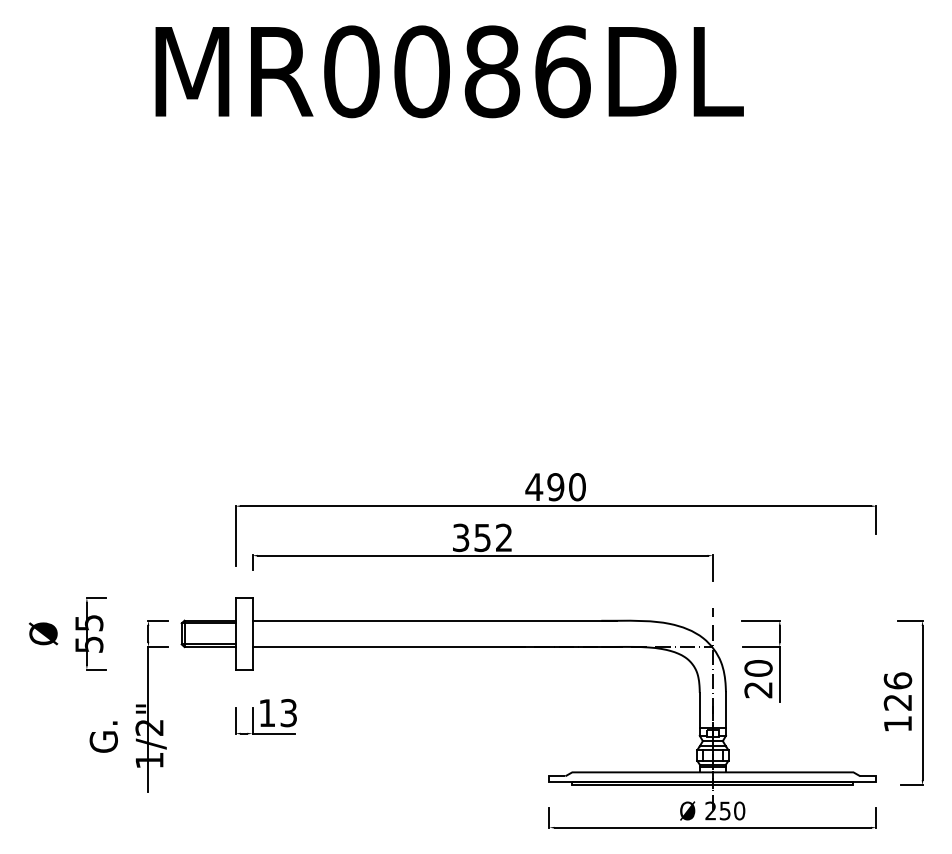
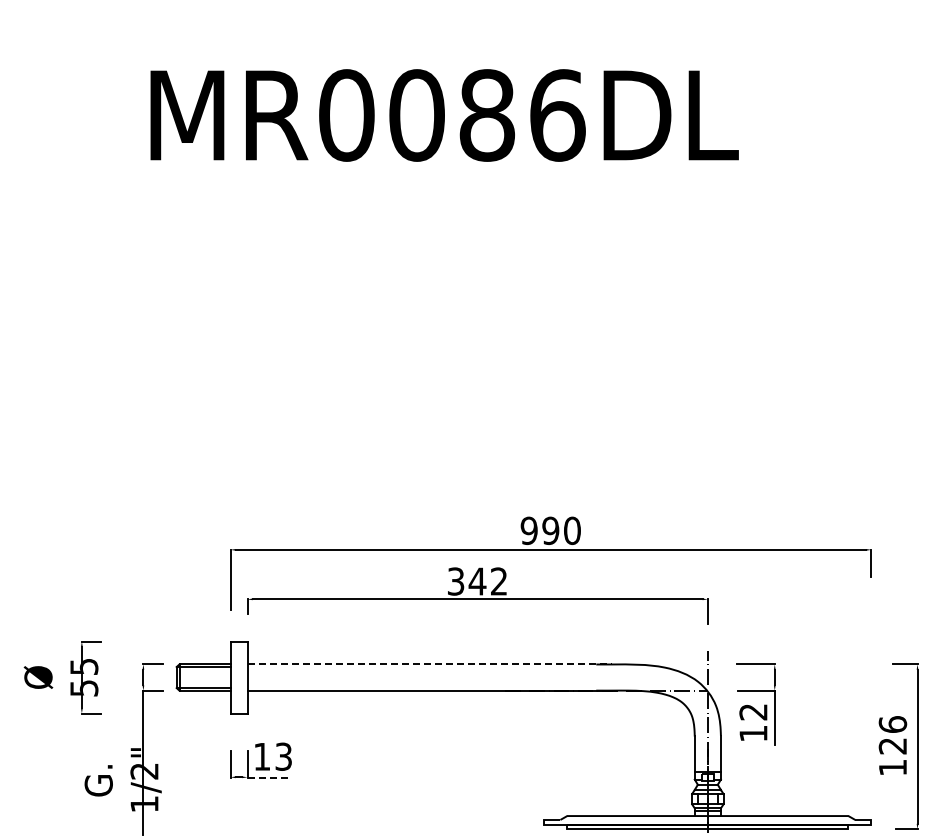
text: (534, 487) -> (529, 531), 490 -> 990
text: (482, 538) -> (477, 582), 352 -> 342
line: (435, 620) -> (430, 664), solid -> dashed
text: (758, 679) -> (753, 723), 20 -> 12
line: (274, 733) -> (269, 777), solid -> dashed

